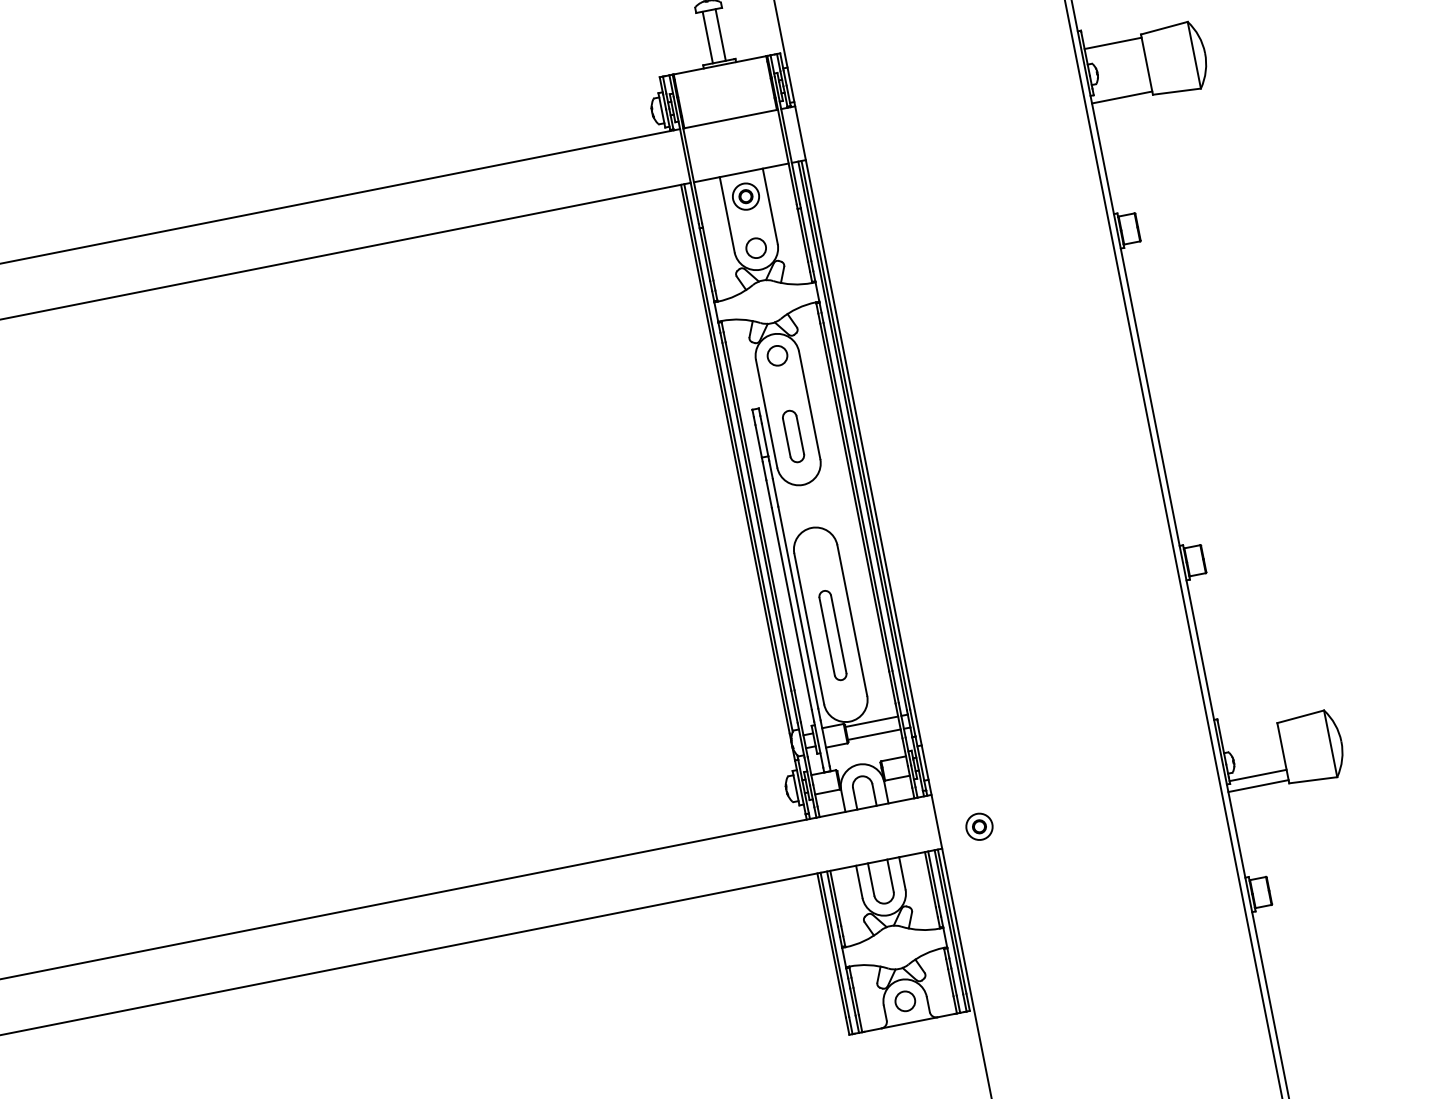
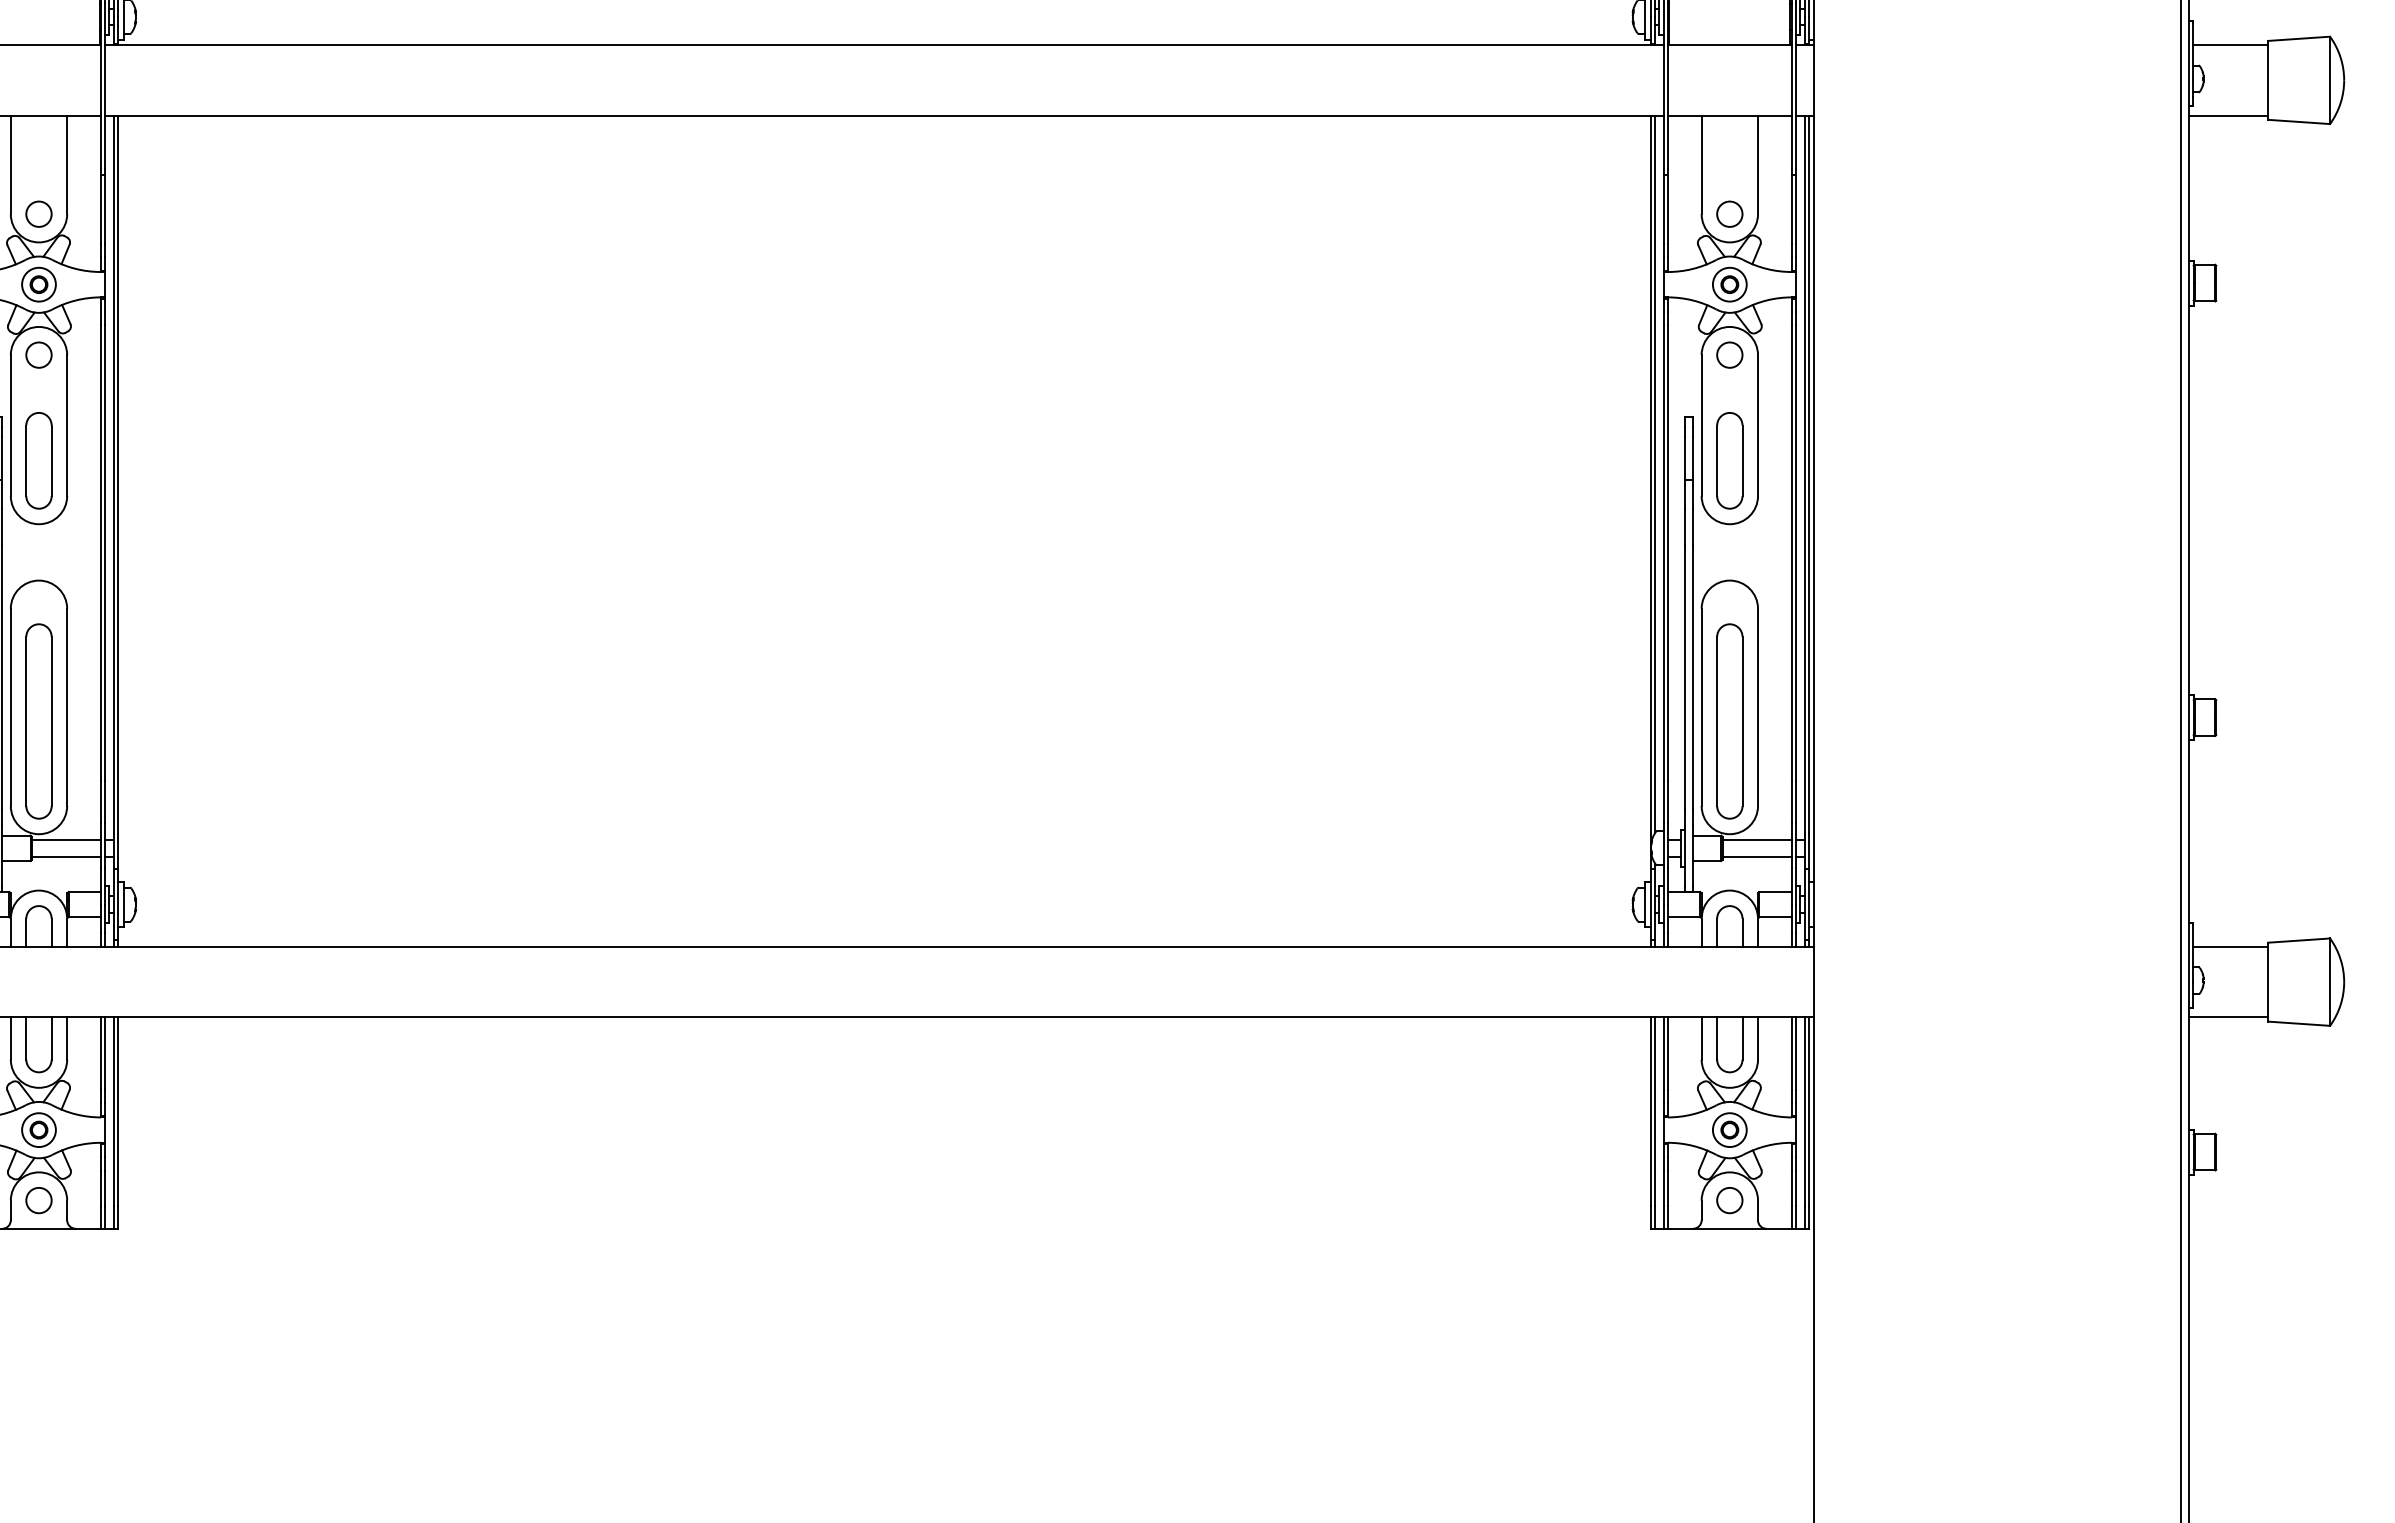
part: (745, 196) -> (1729, 284), moved
part: (793, 436) -> (1729, 460), size x1.43
part: (832, 635) -> (1729, 721), size x1.67
line: (1257, 775) -> (2230, 946), moved
part: (979, 826) -> (1729, 1129), moved

